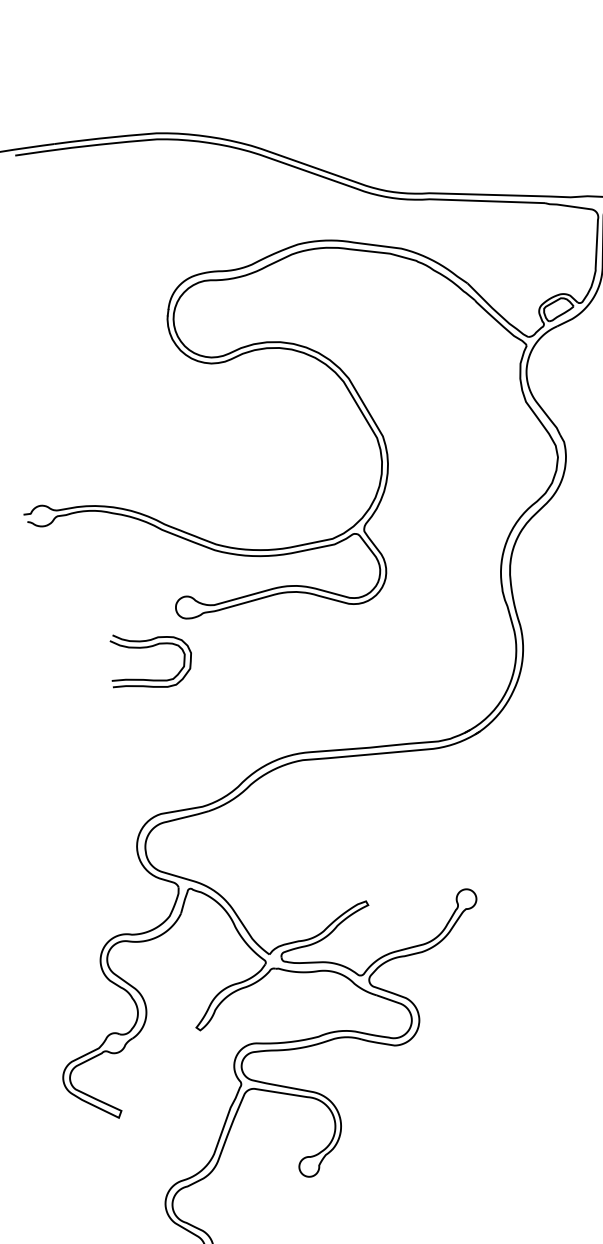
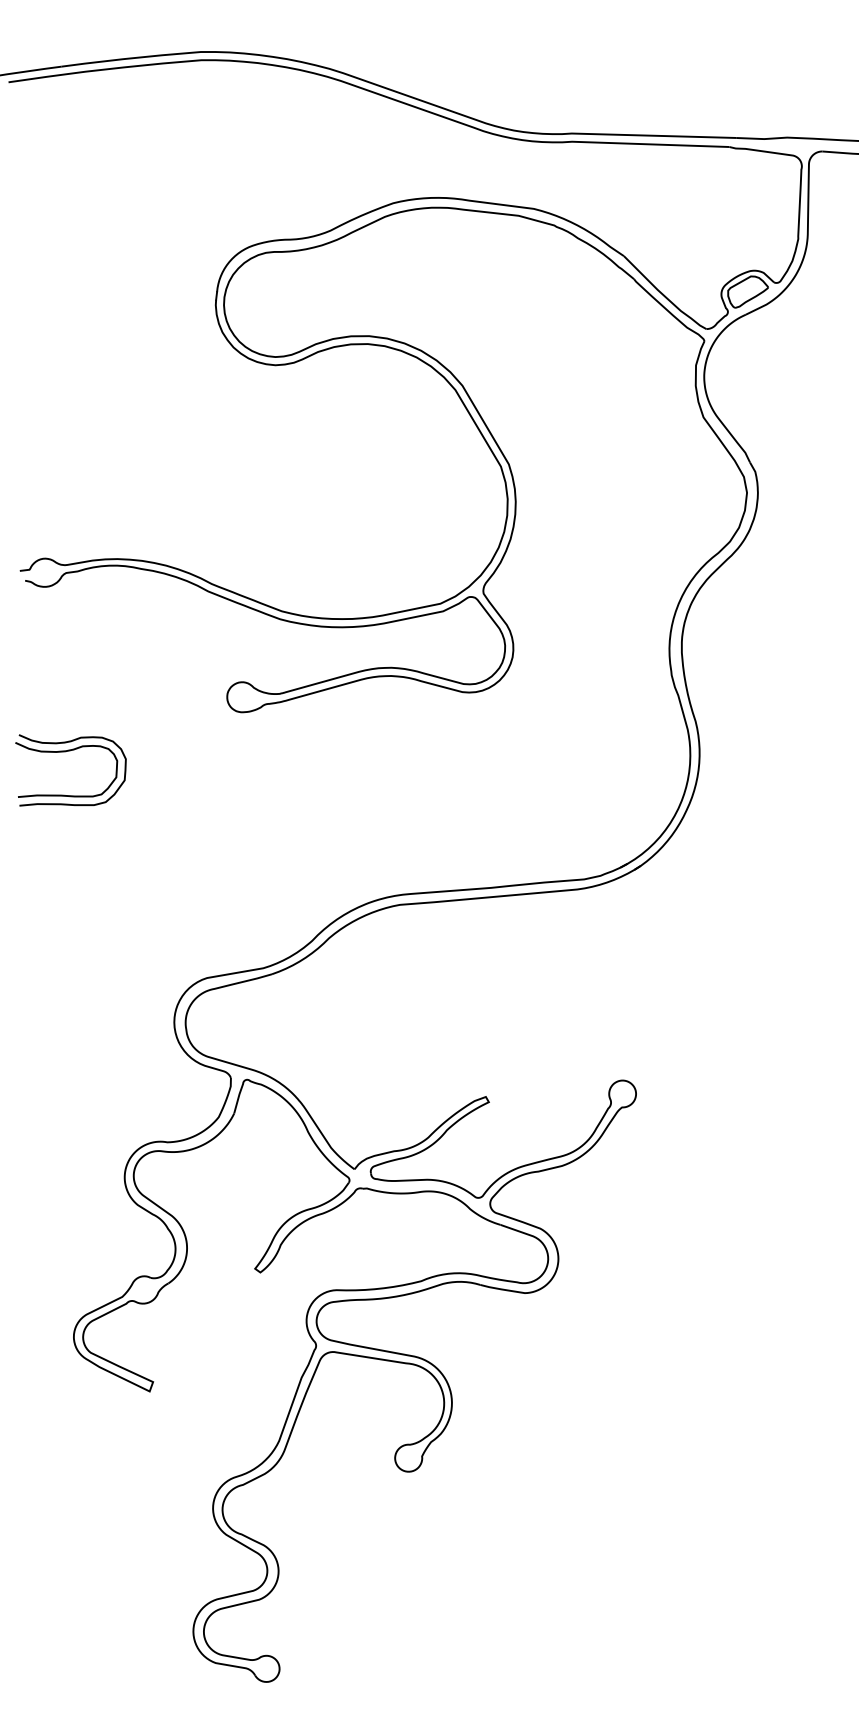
part: (146, 648) -> (65, 752), moved

